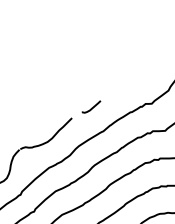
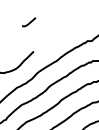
curve: (92, 106) -> (29, 21), moved

